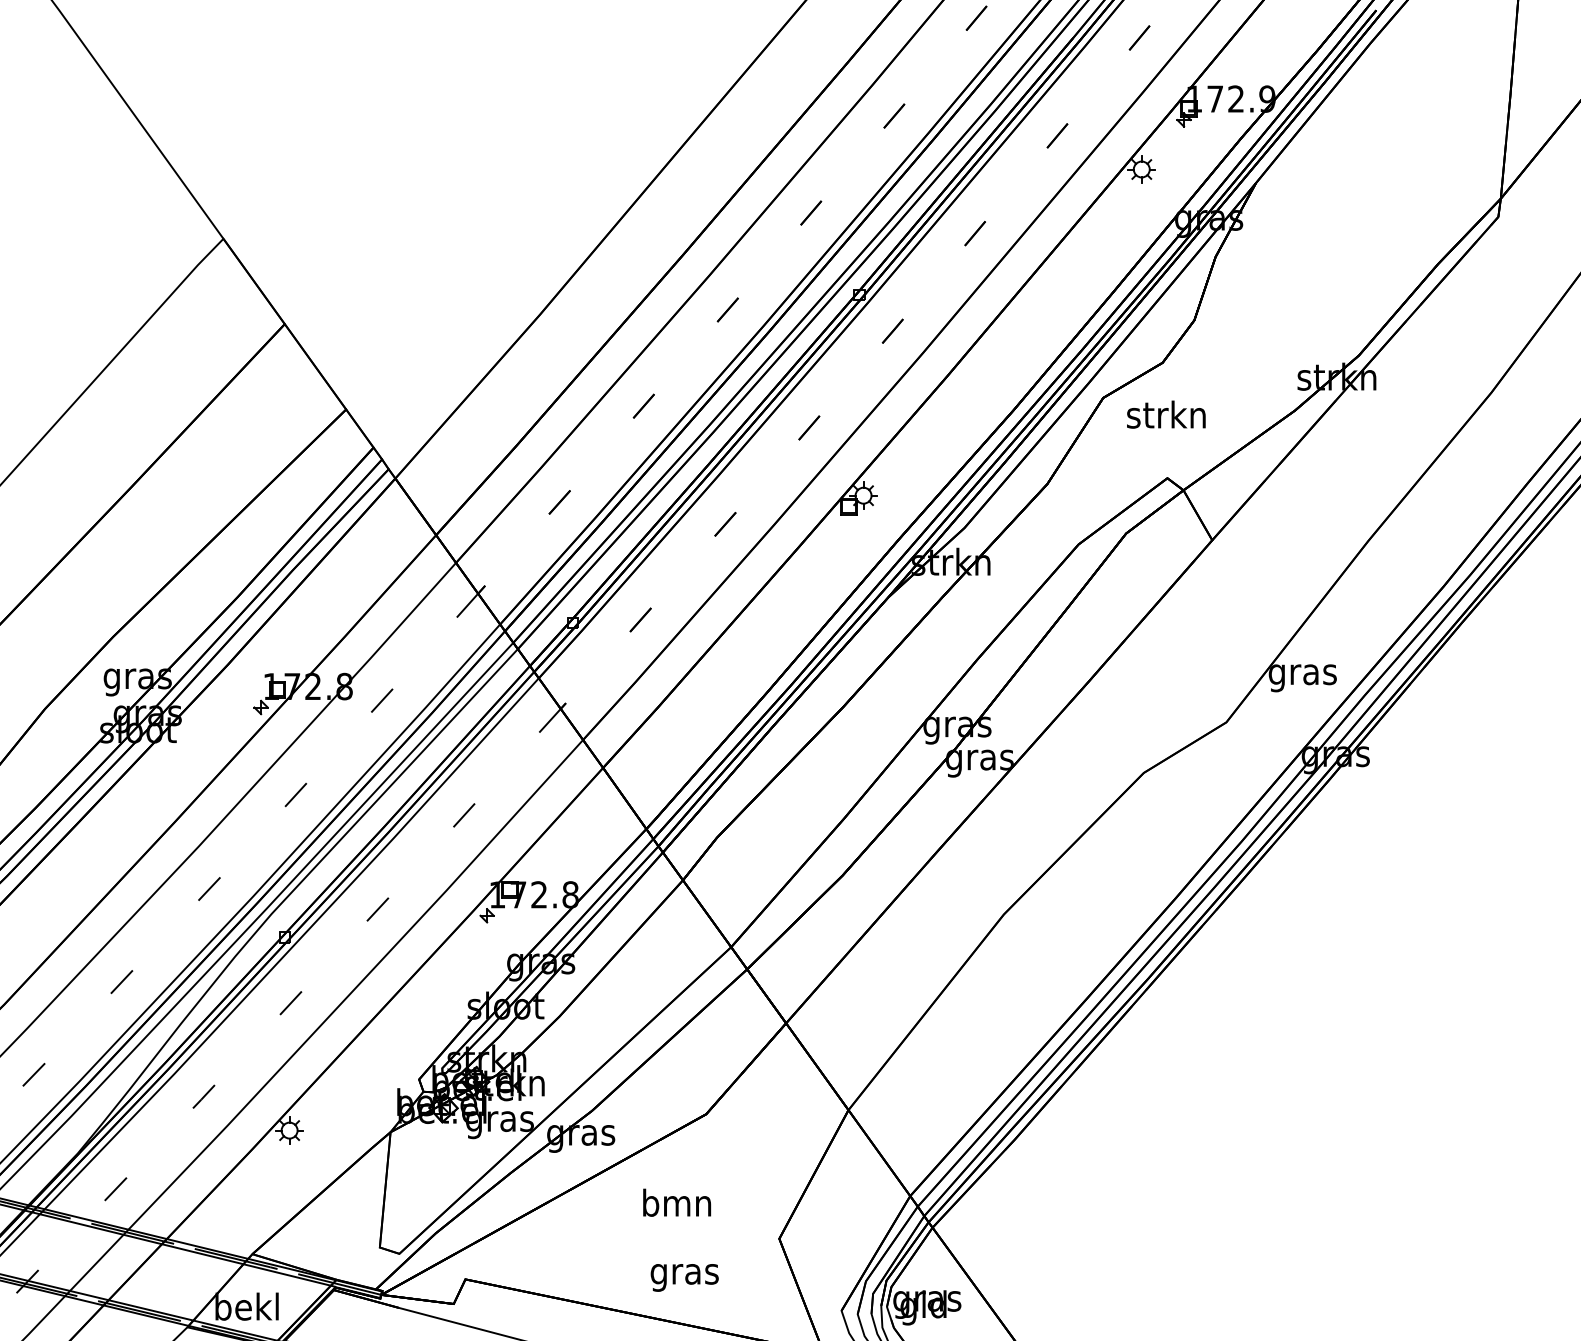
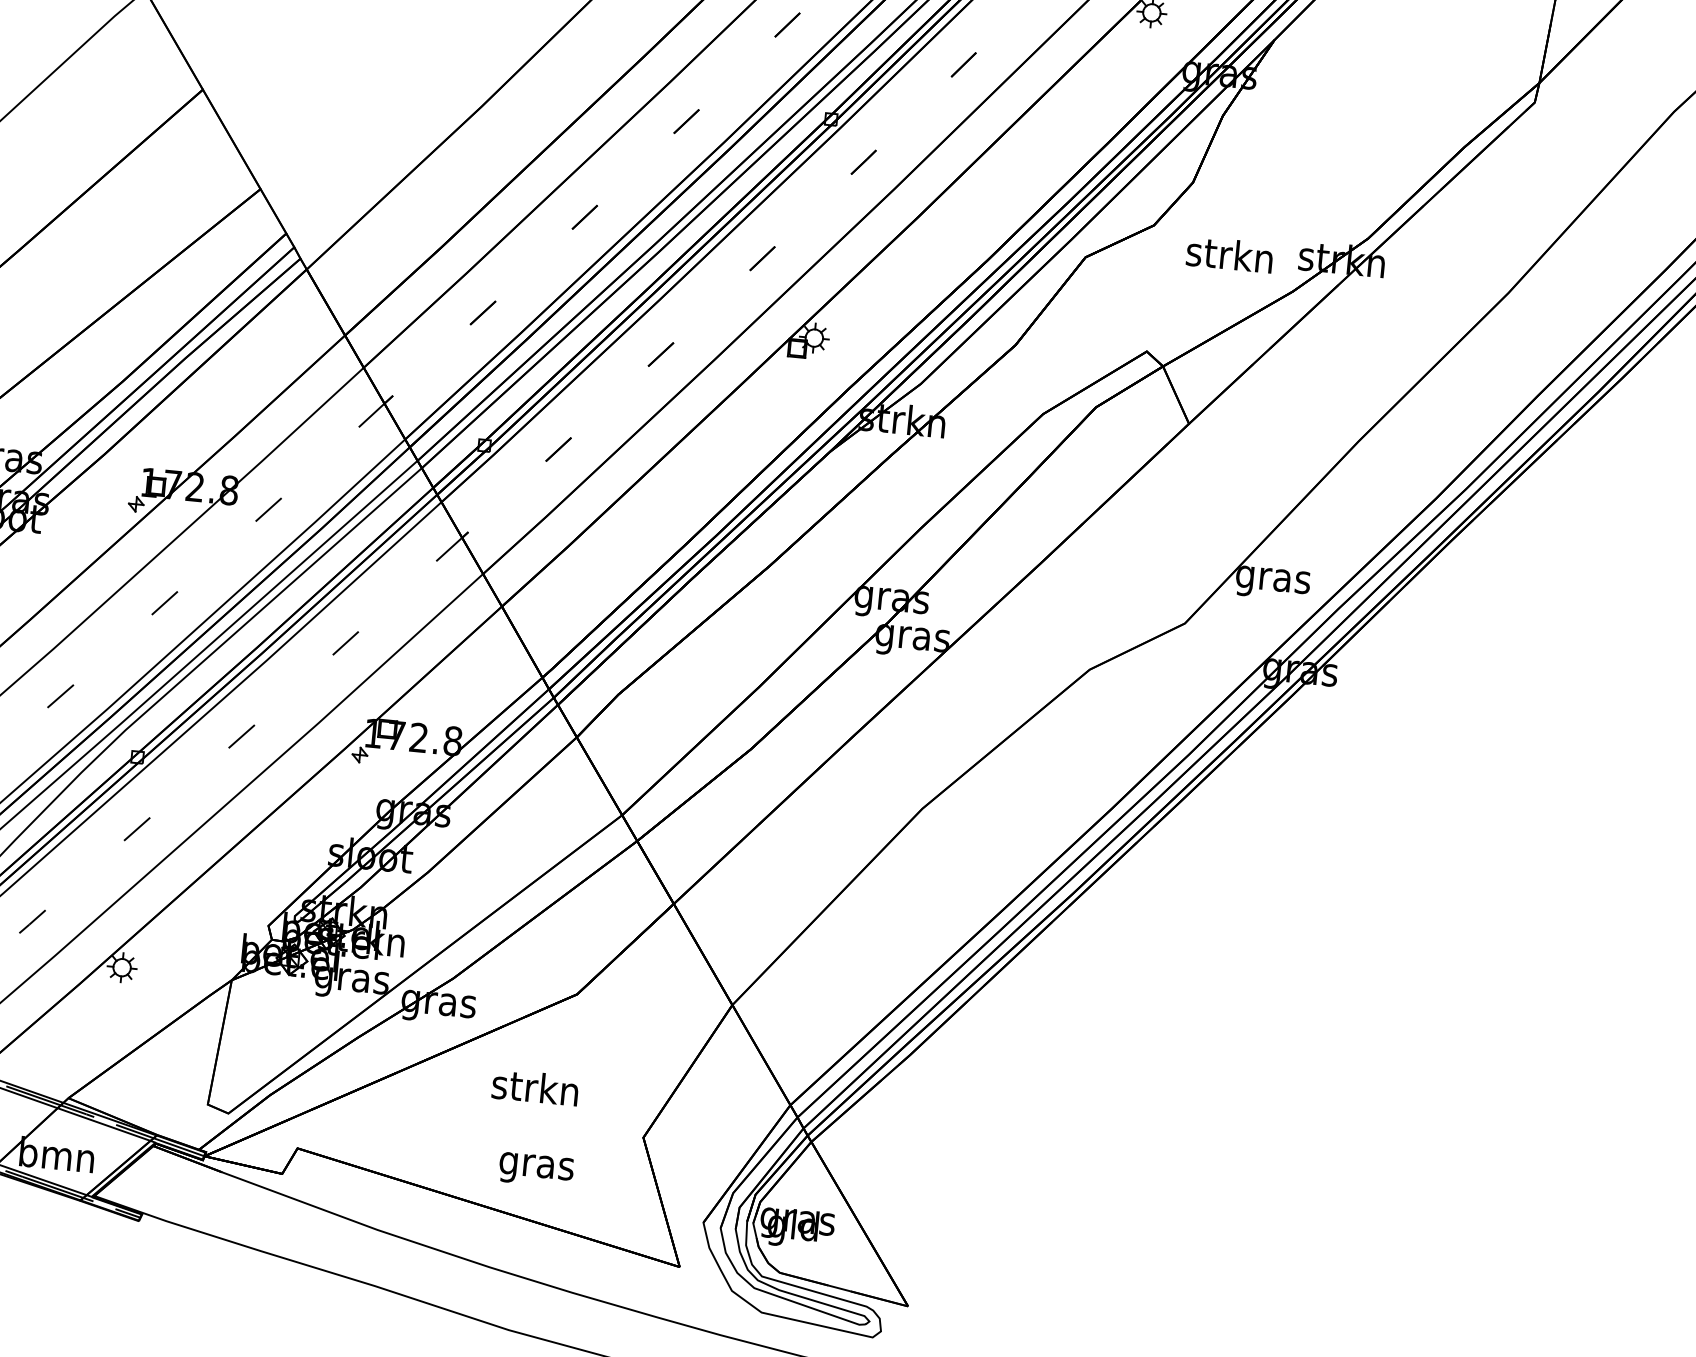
text: (1166, 414) -> (1230, 254), moved
text: (676, 1202) -> (535, 1087), bmn -> strkn
text: (247, 1306) -> (57, 1154), bekl -> bmn

